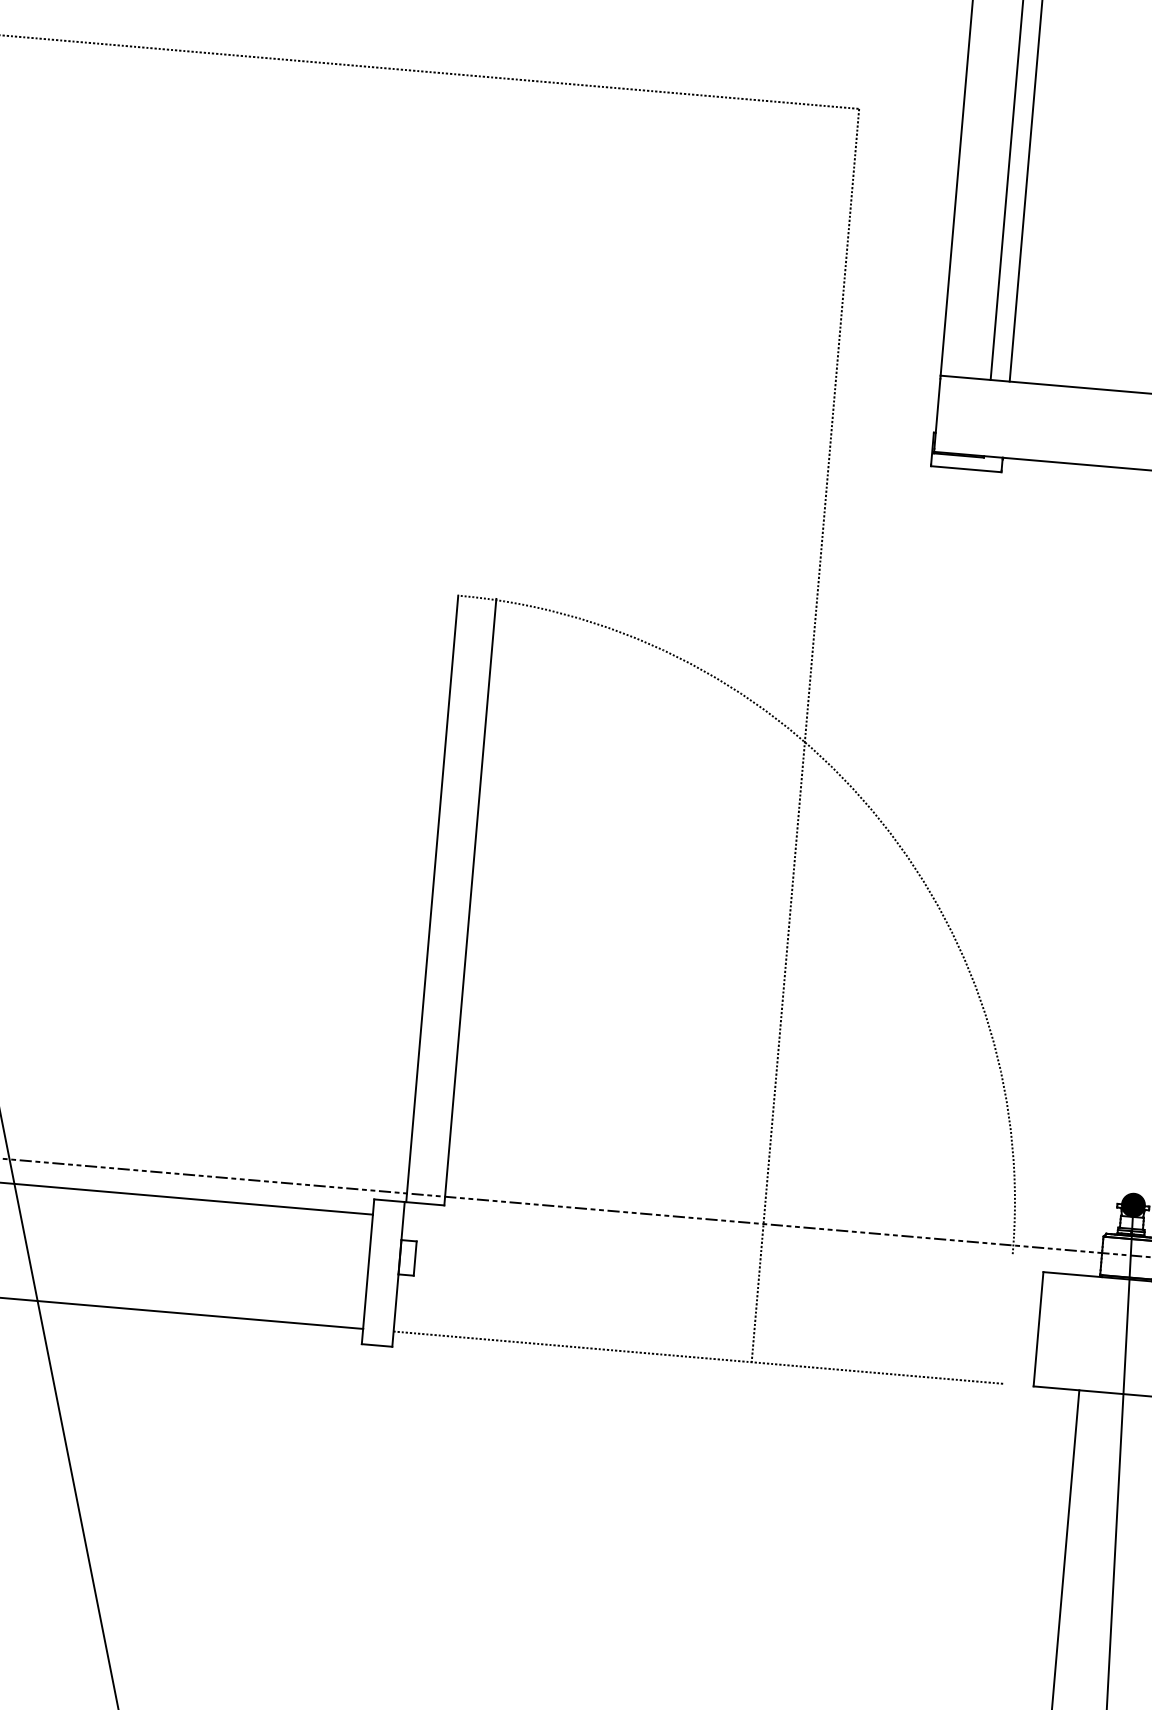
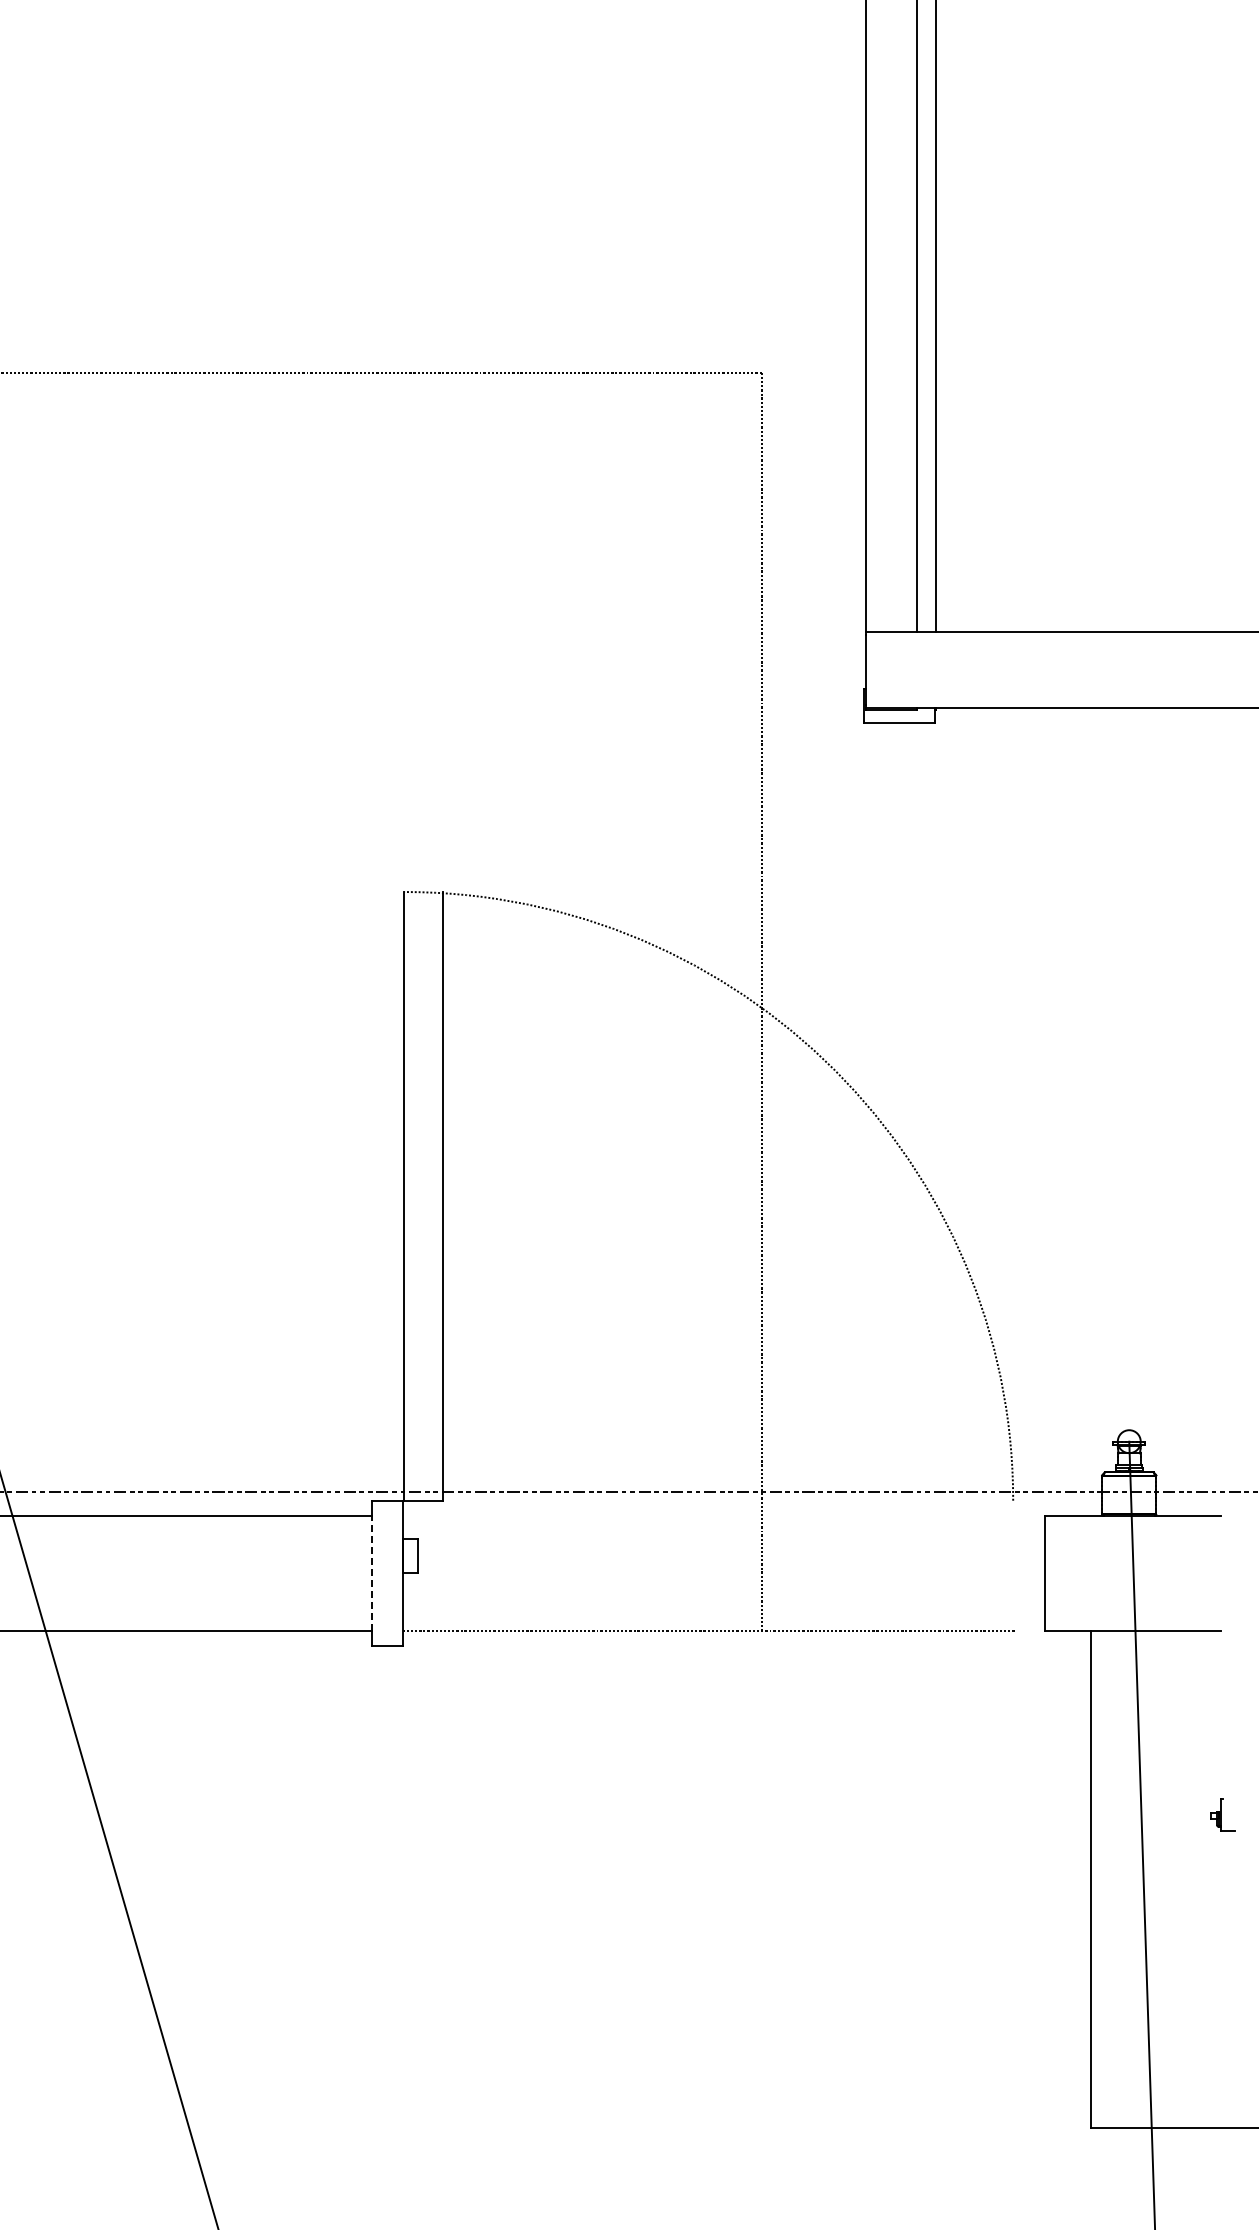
fill: (1132, 1204) -> (1128, 1441), removed
line: (368, 1270) -> (372, 1572), solid -> dashed

